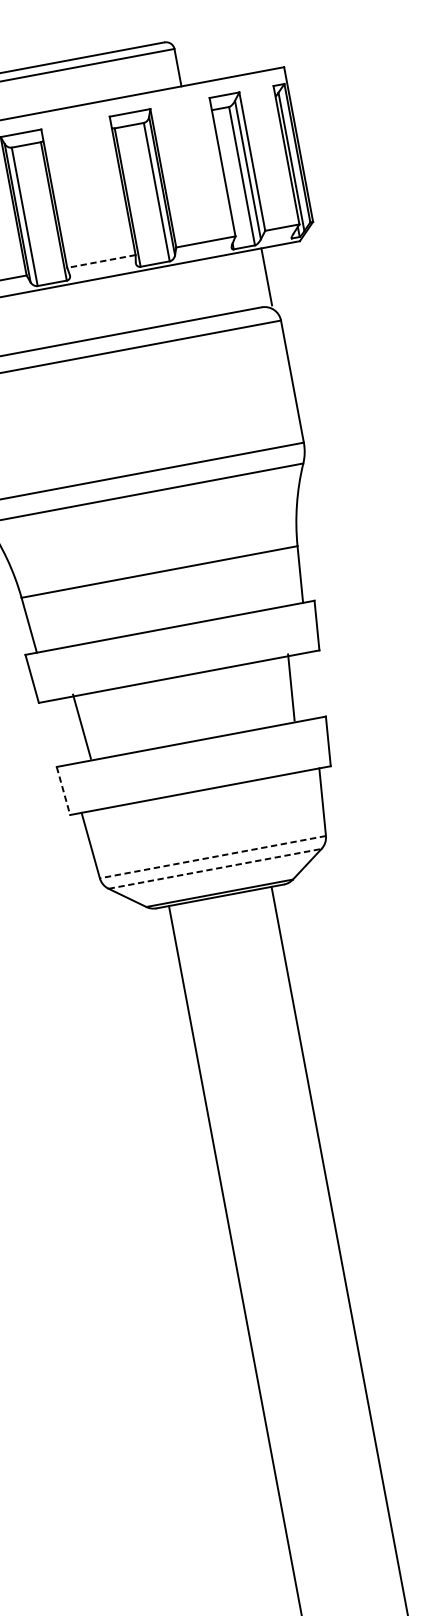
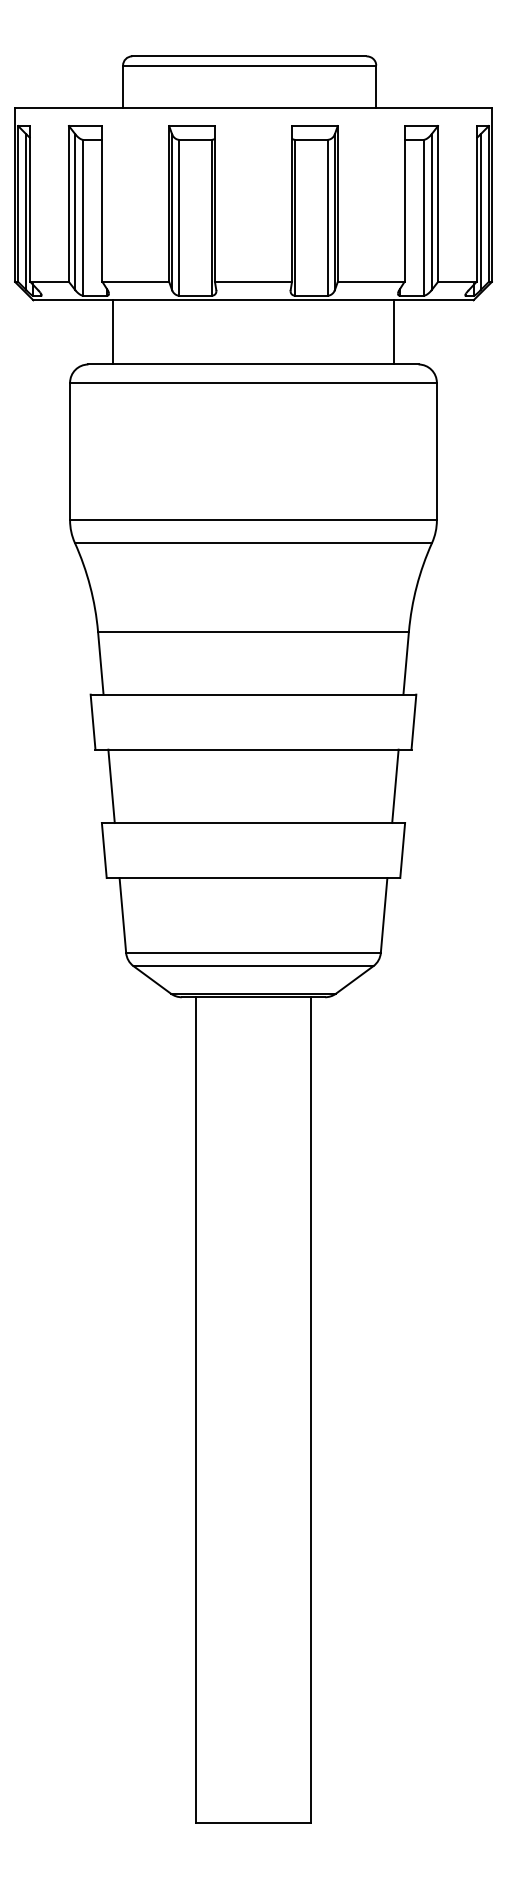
line: (101, 261) -> (253, 281), dashed -> solid
line: (266, 276) -> (394, 332), moved
line: (291, 687) -> (395, 786), moved
line: (81, 726) -> (111, 786), moved
line: (63, 790) -> (104, 850), dashed -> solid
line: (213, 857) -> (253, 953), dashed -> solid
line: (215, 869) -> (253, 966), dashed -> solid

